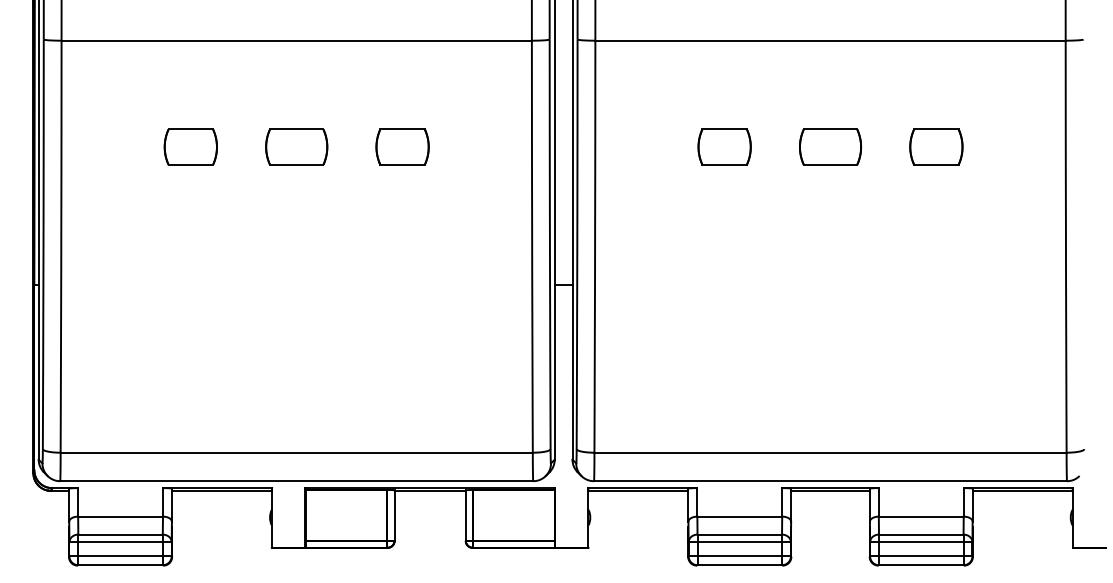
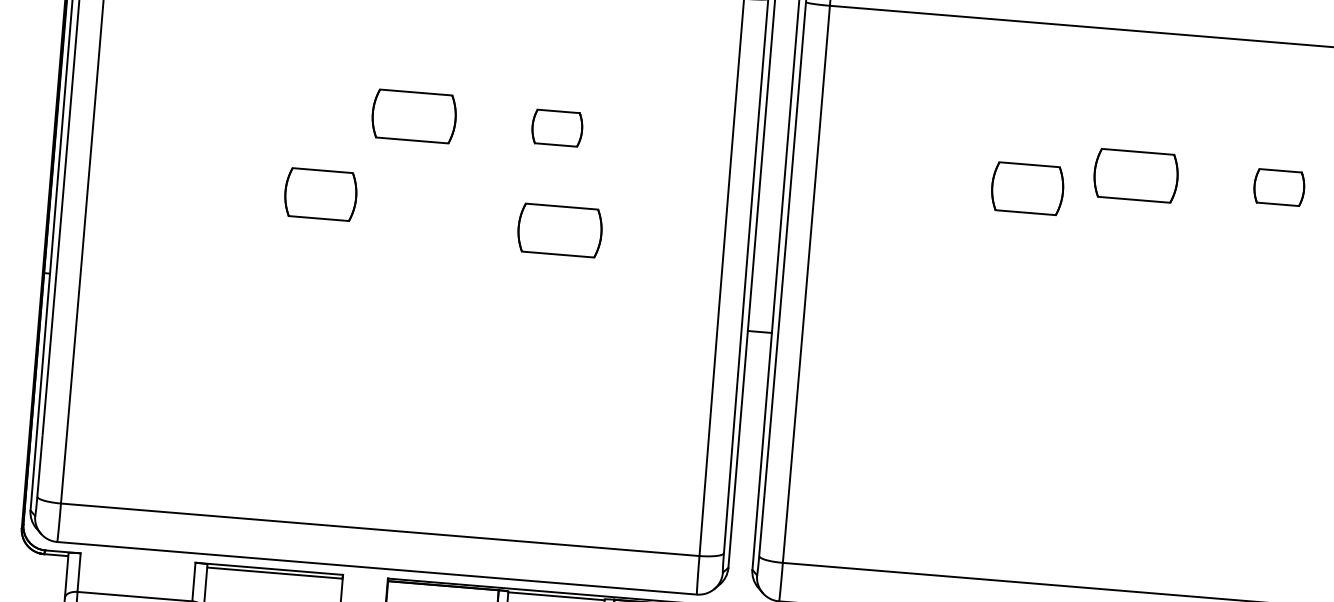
part: (190, 146) -> (320, 193), moved
part: (402, 146) -> (557, 127), size x0.7
part: (724, 146) -> (1027, 187), moved
part: (936, 146) -> (1279, 186), size x0.7
part: (410, 221) -> (559, 229), added

